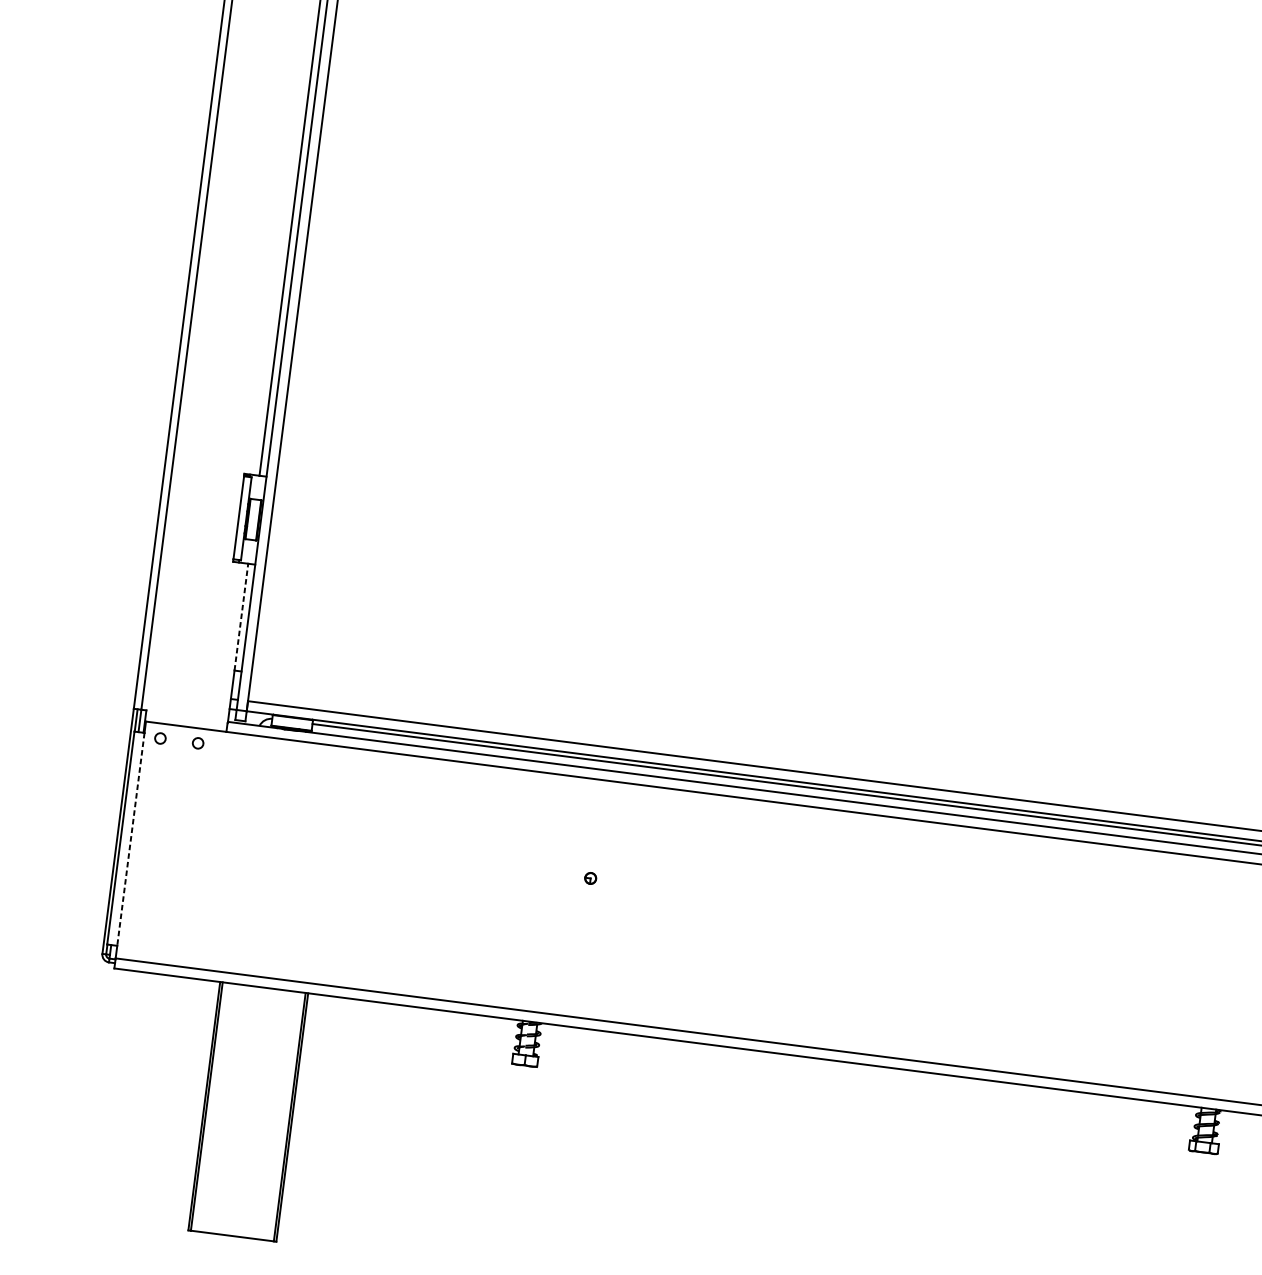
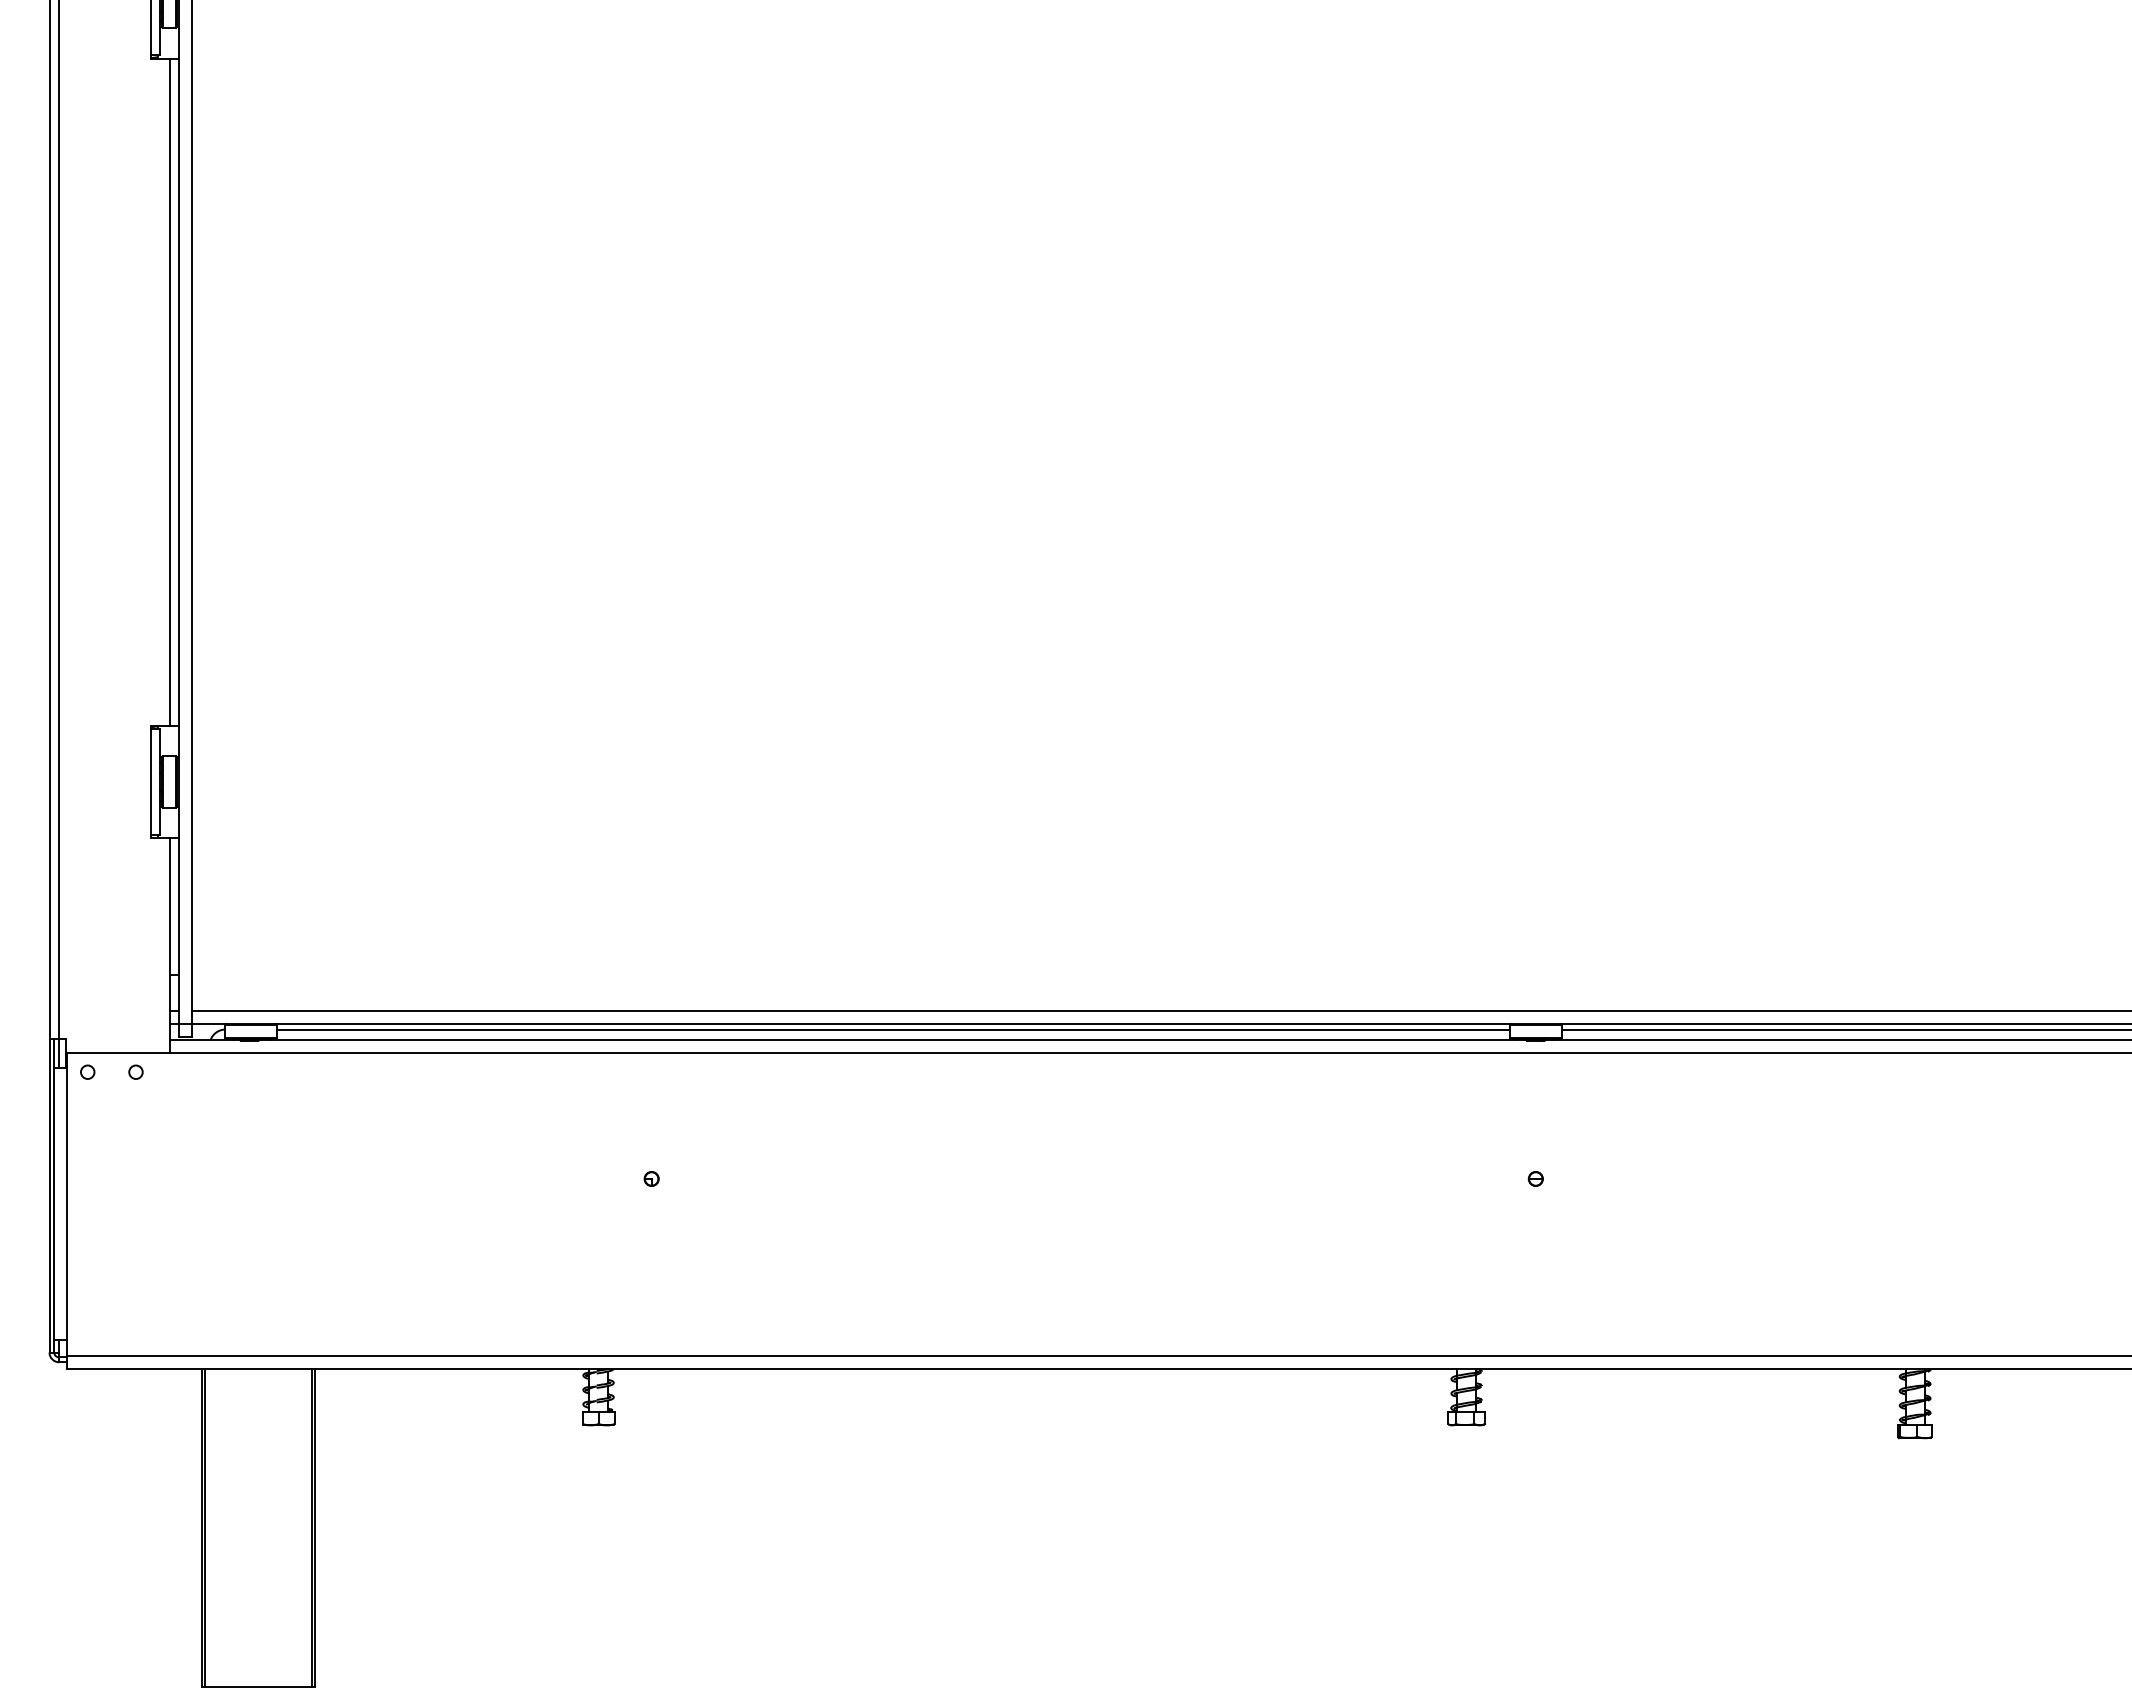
line: (241, 617) -> (170, 906), dashed -> solid
line: (130, 839) -> (66, 1204), dashed -> solid

